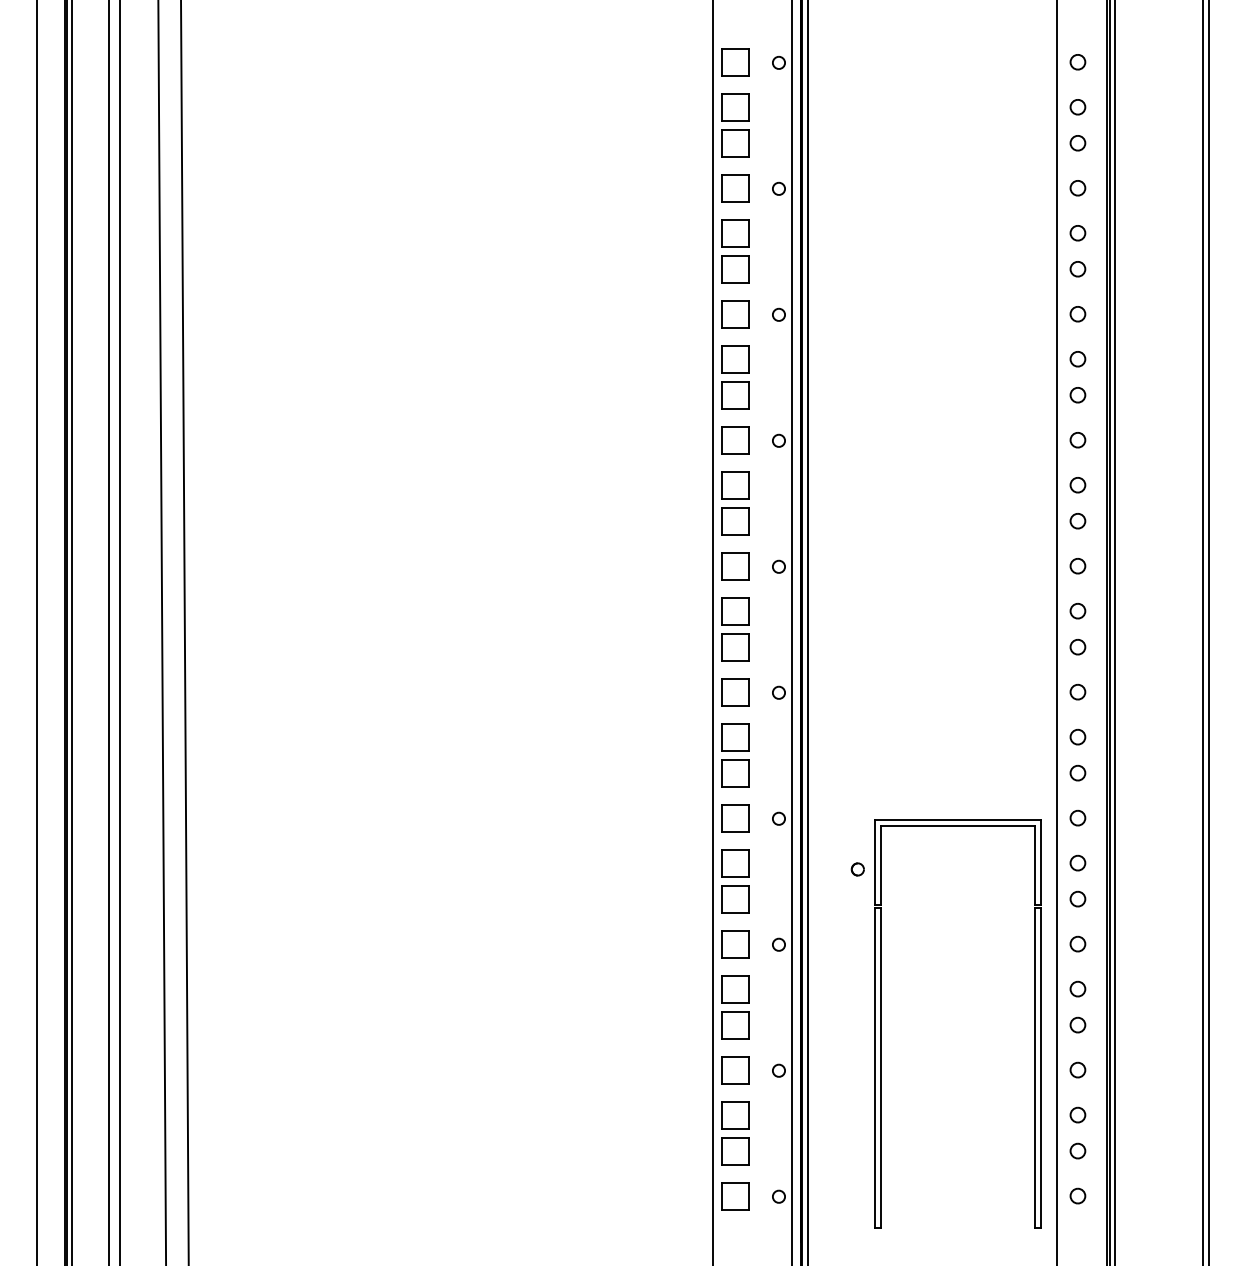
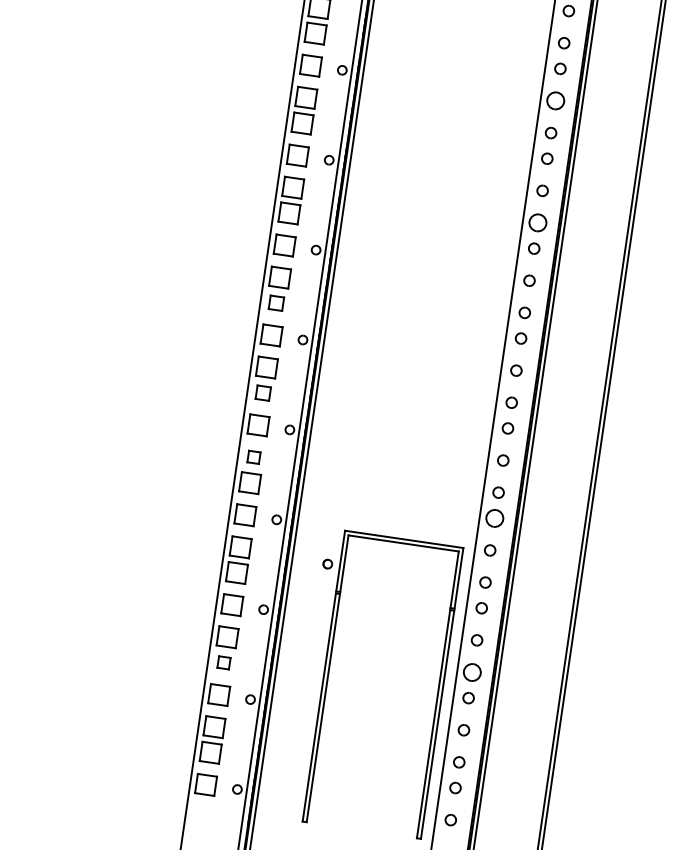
part: (1077, 188) -> (555, 101), size x1.6
part: (1077, 359) -> (537, 223), size x1.6
part: (735, 521) -> (276, 303), size x0.7
part: (735, 647) -> (263, 393), size x0.7
part: (735, 737) -> (254, 457), size x0.6
part: (1077, 772) -> (494, 517), size x1.6
part: (1077, 988) -> (472, 671), size x1.6
part: (735, 1025) -> (224, 662), size x0.6

